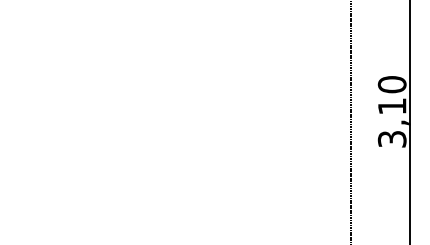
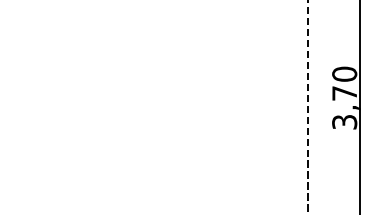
text: (392, 106) -> (344, 93), 3,10 -> 3,70

